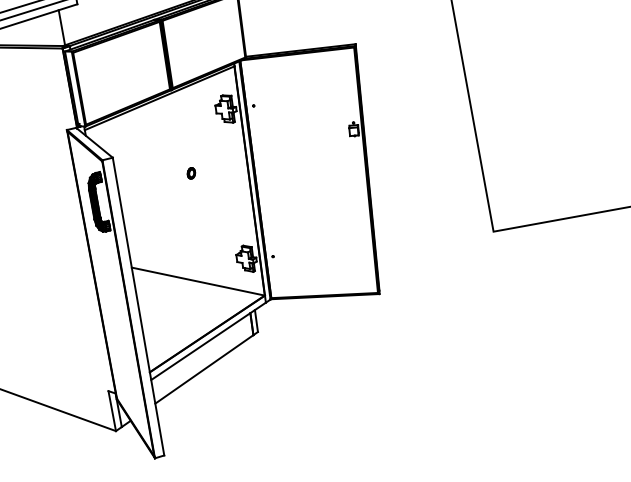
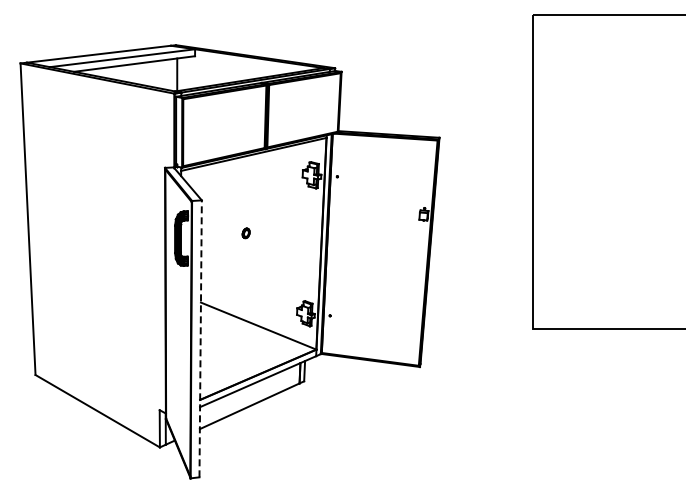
part: (190, 173) -> (245, 233), moved
line: (138, 306) -> (200, 338), solid -> dashed

